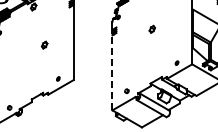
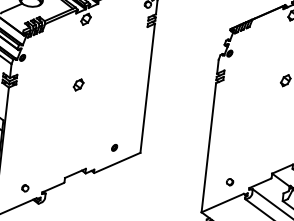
part: (44, 44) -> (78, 83), moved
line: (112, 72) -> (208, 147), dashed -> solid

